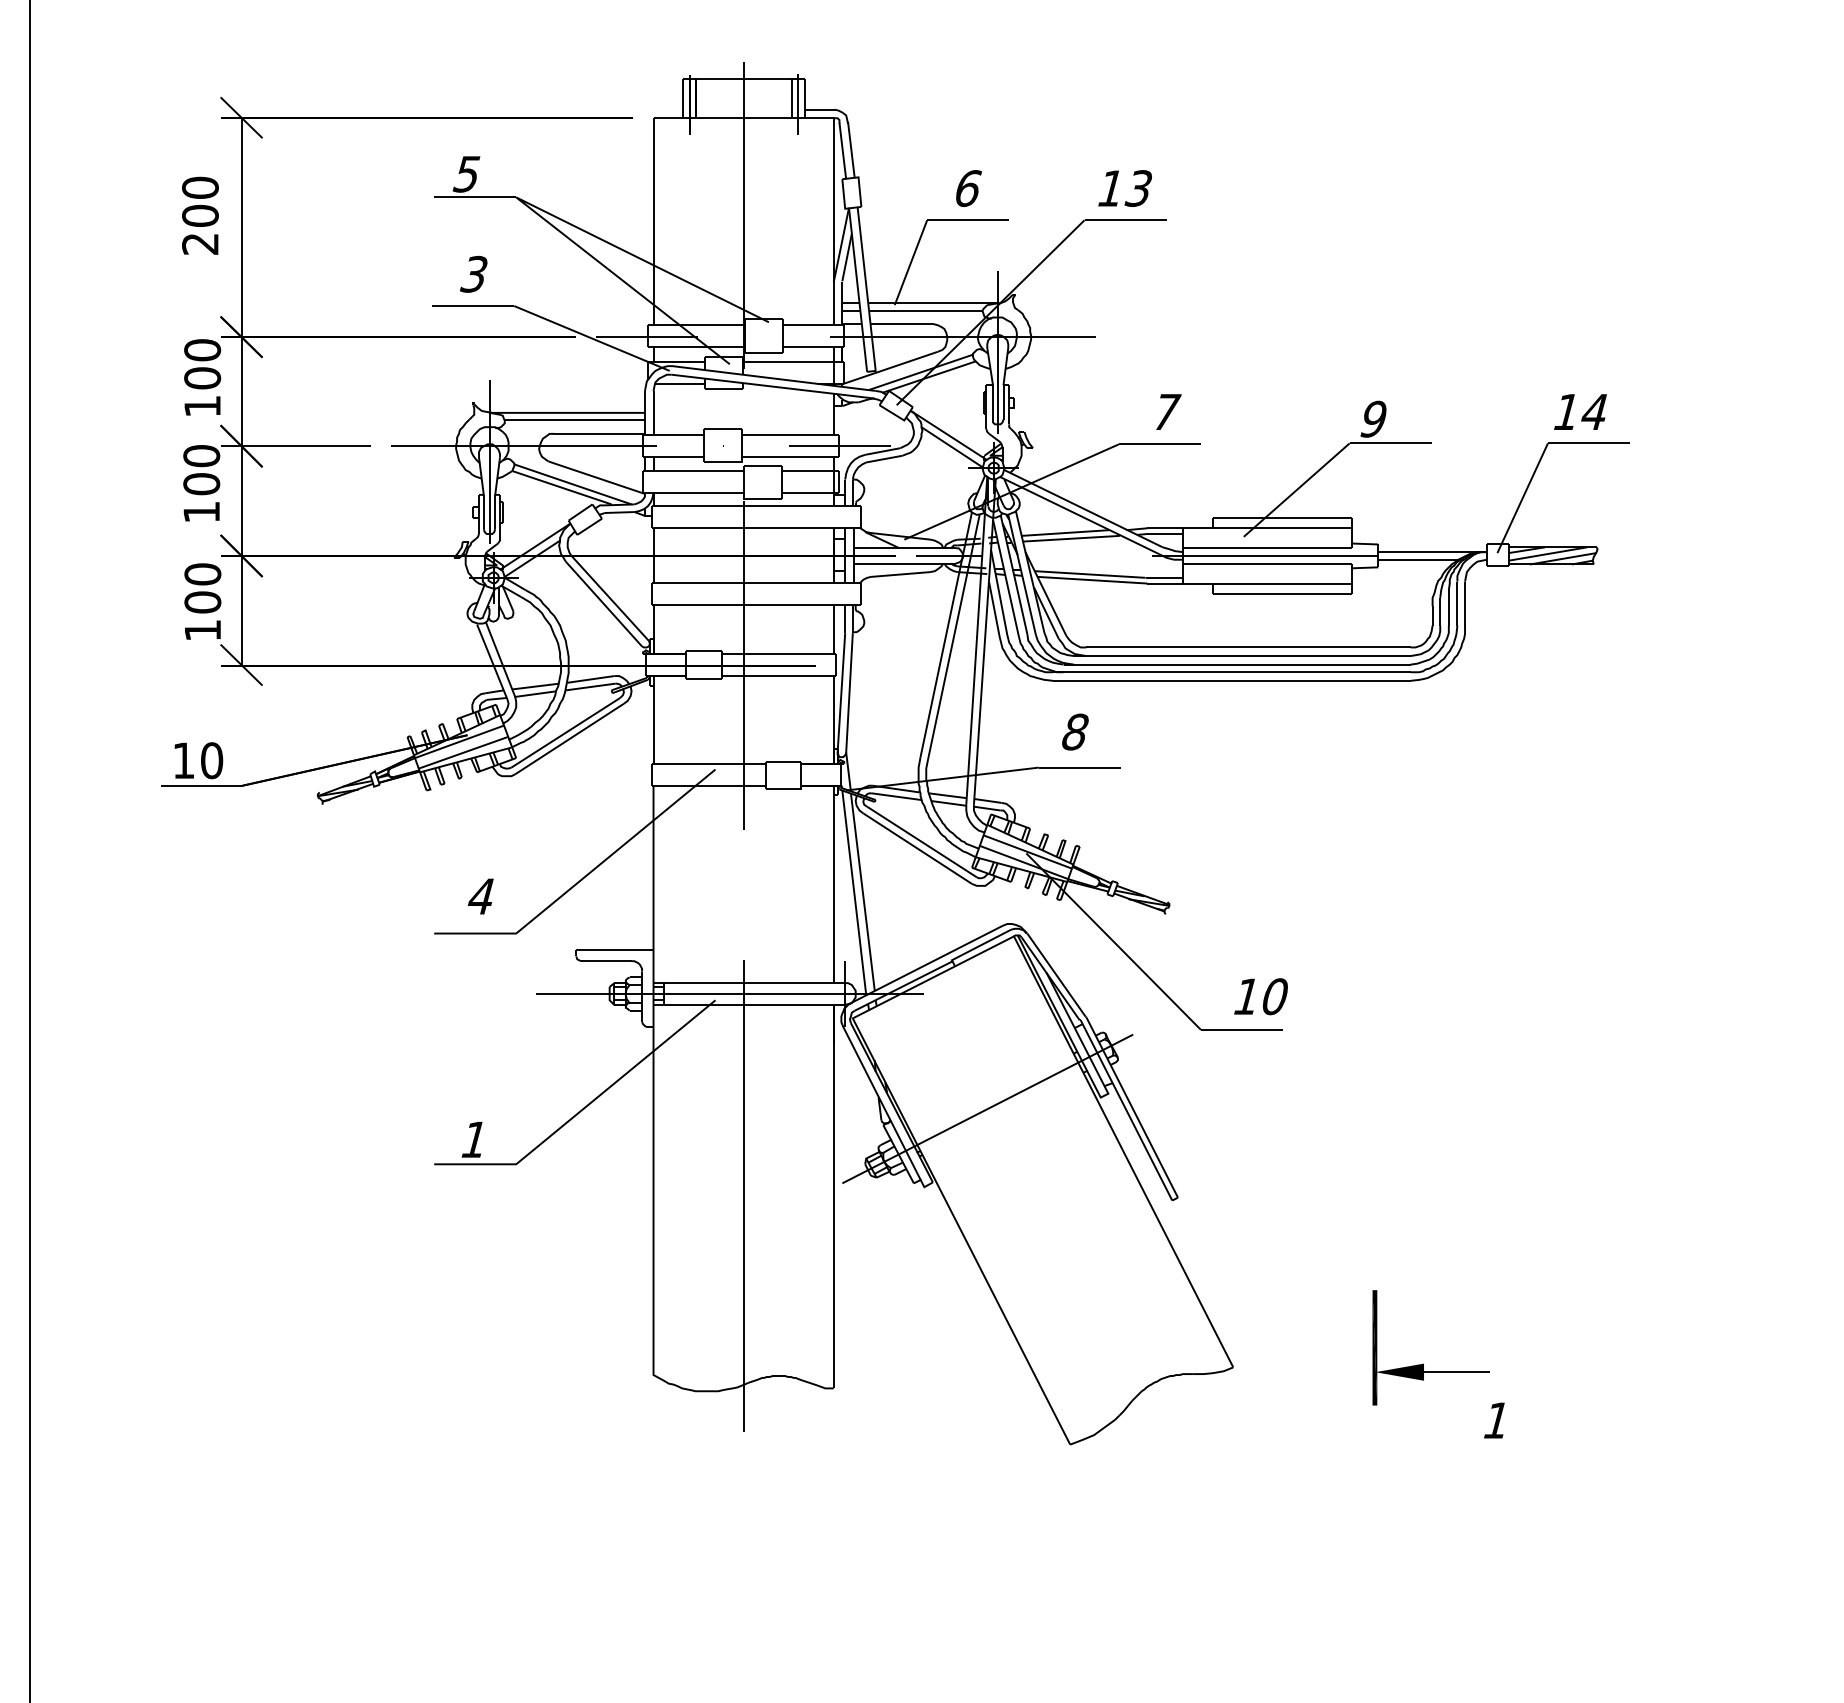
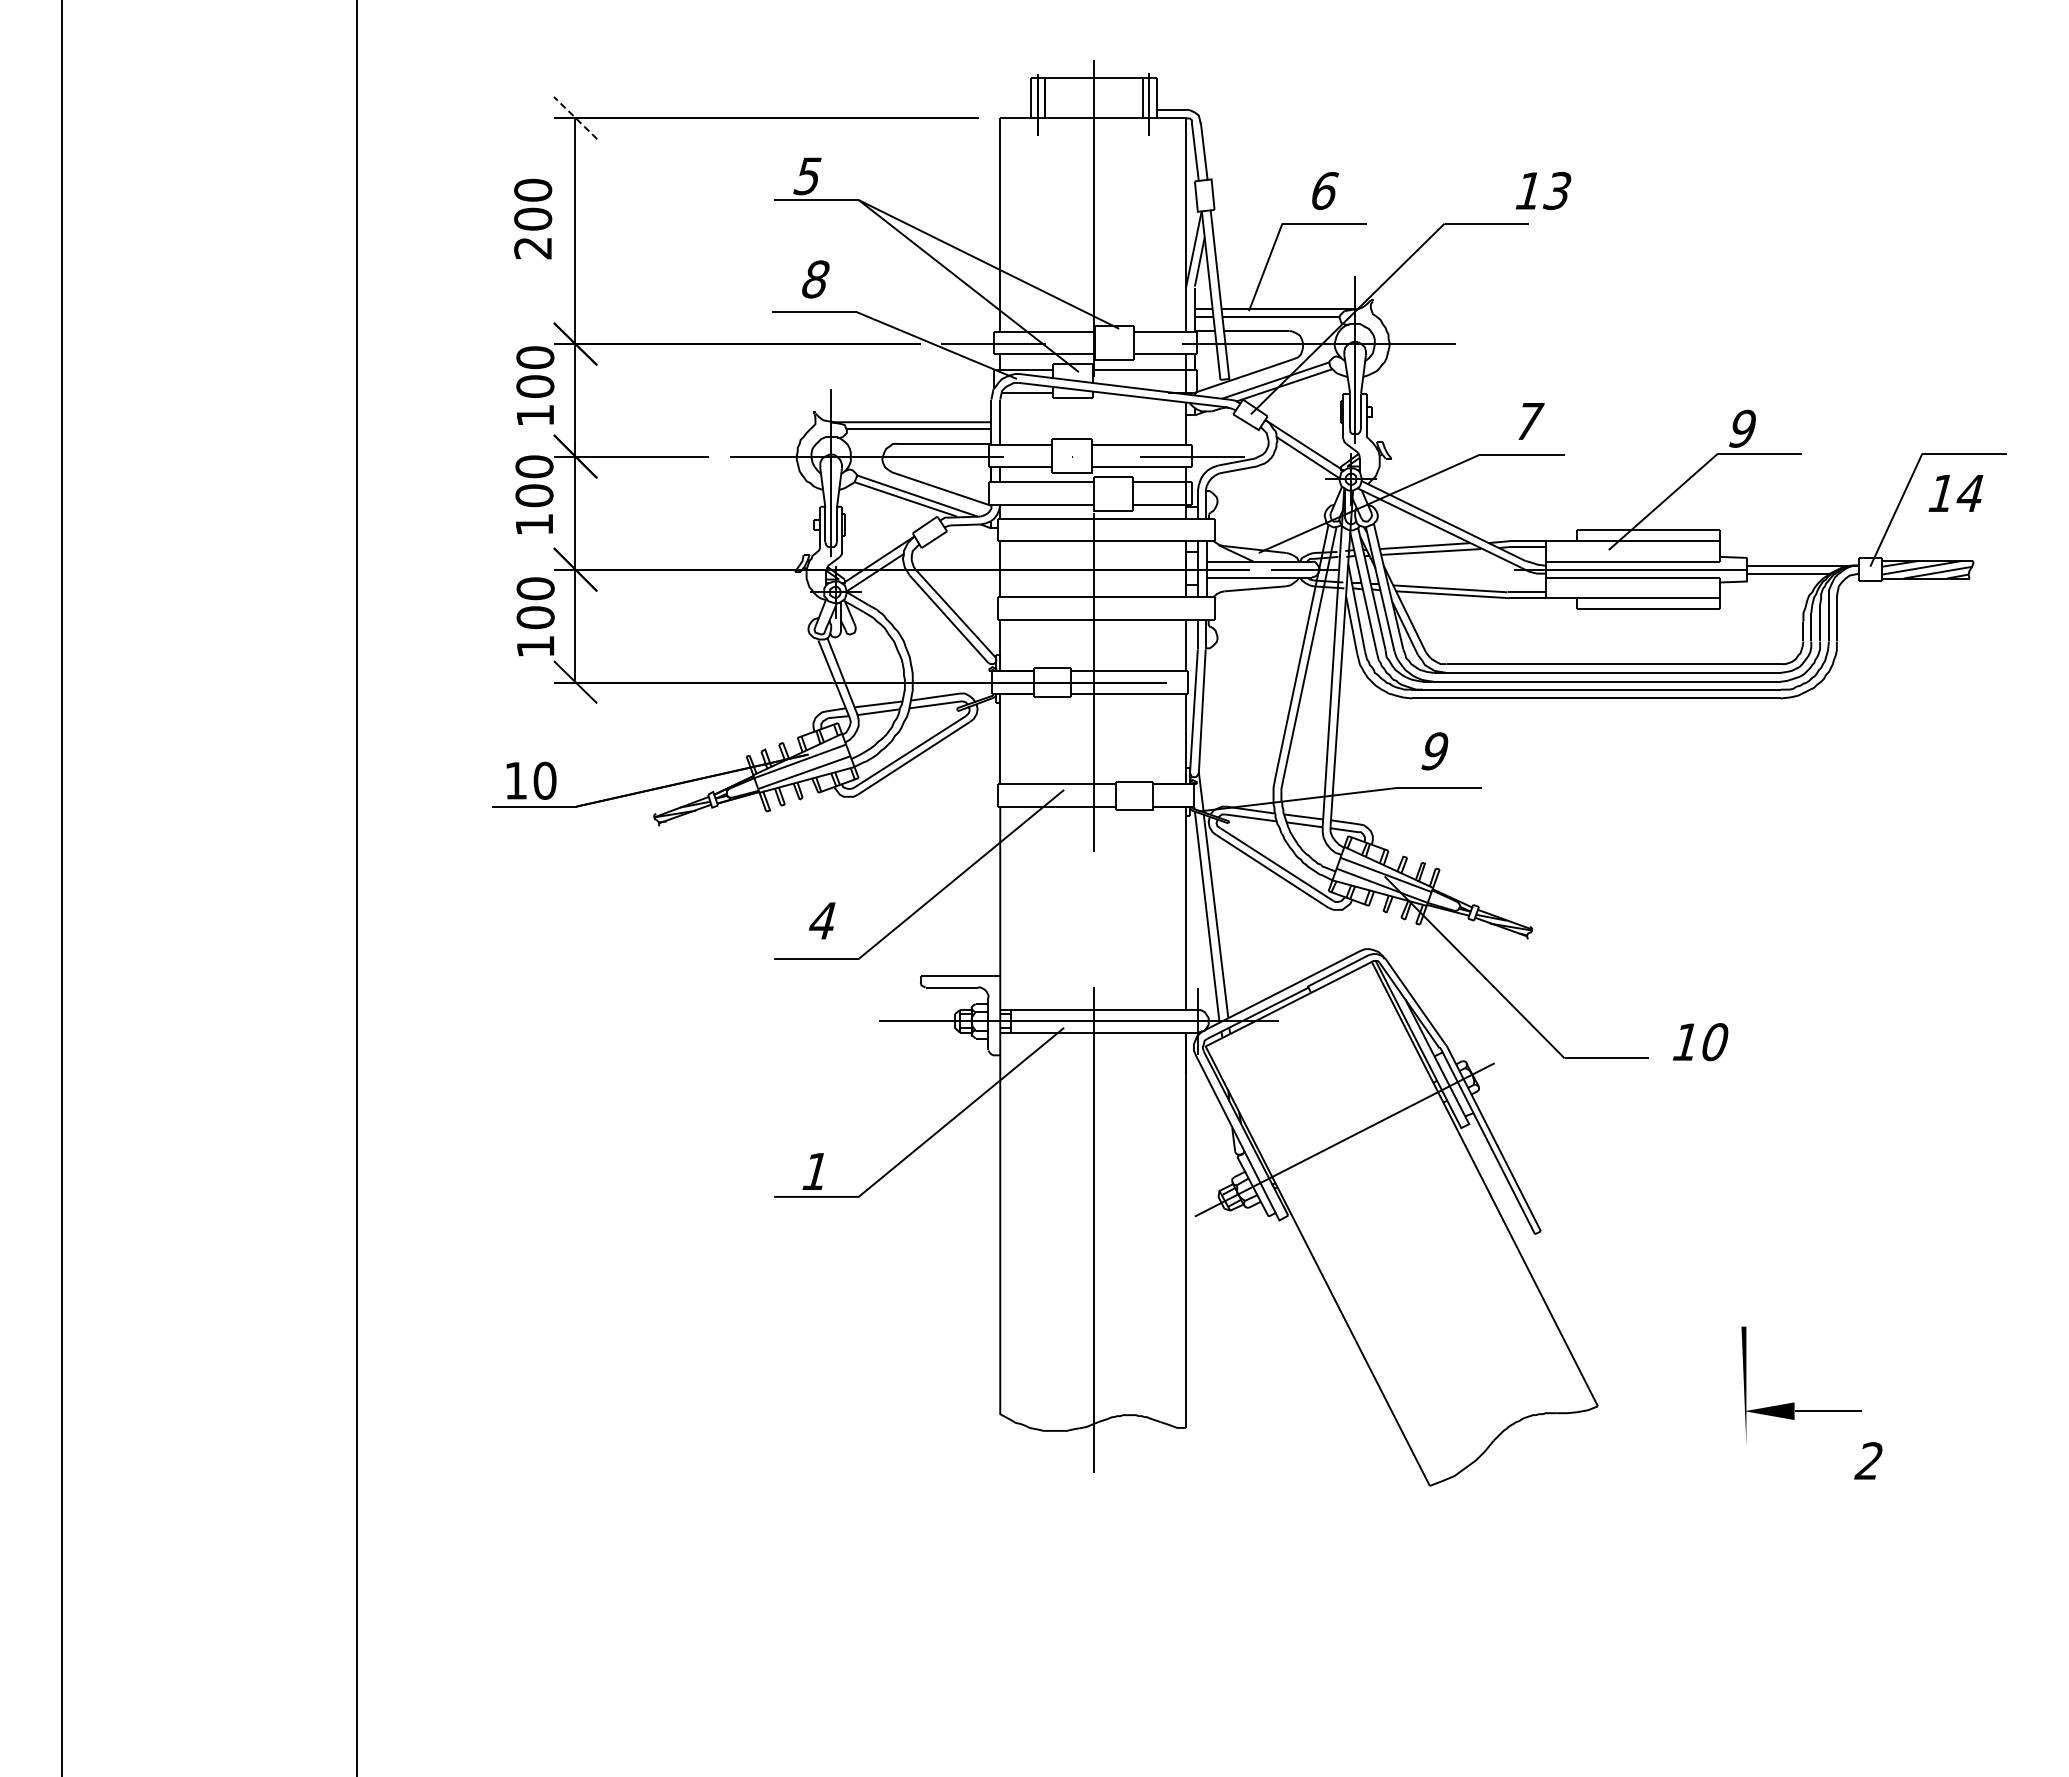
line: (241, 117) -> (575, 117), solid -> dashed
text: (1125, 188) -> (1543, 190), moved
text: (473, 274) -> (814, 279), 3 -> 8
text: (1580, 412) -> (1955, 493), moved
text: (1074, 732) -> (1434, 751), 8 -> 9
text: (1260, 997) -> (1700, 1042), moved
fill: (1374, 1347) -> (1743, 1385), removed
text: (1495, 1419) -> (1868, 1460), 1 -> 2

